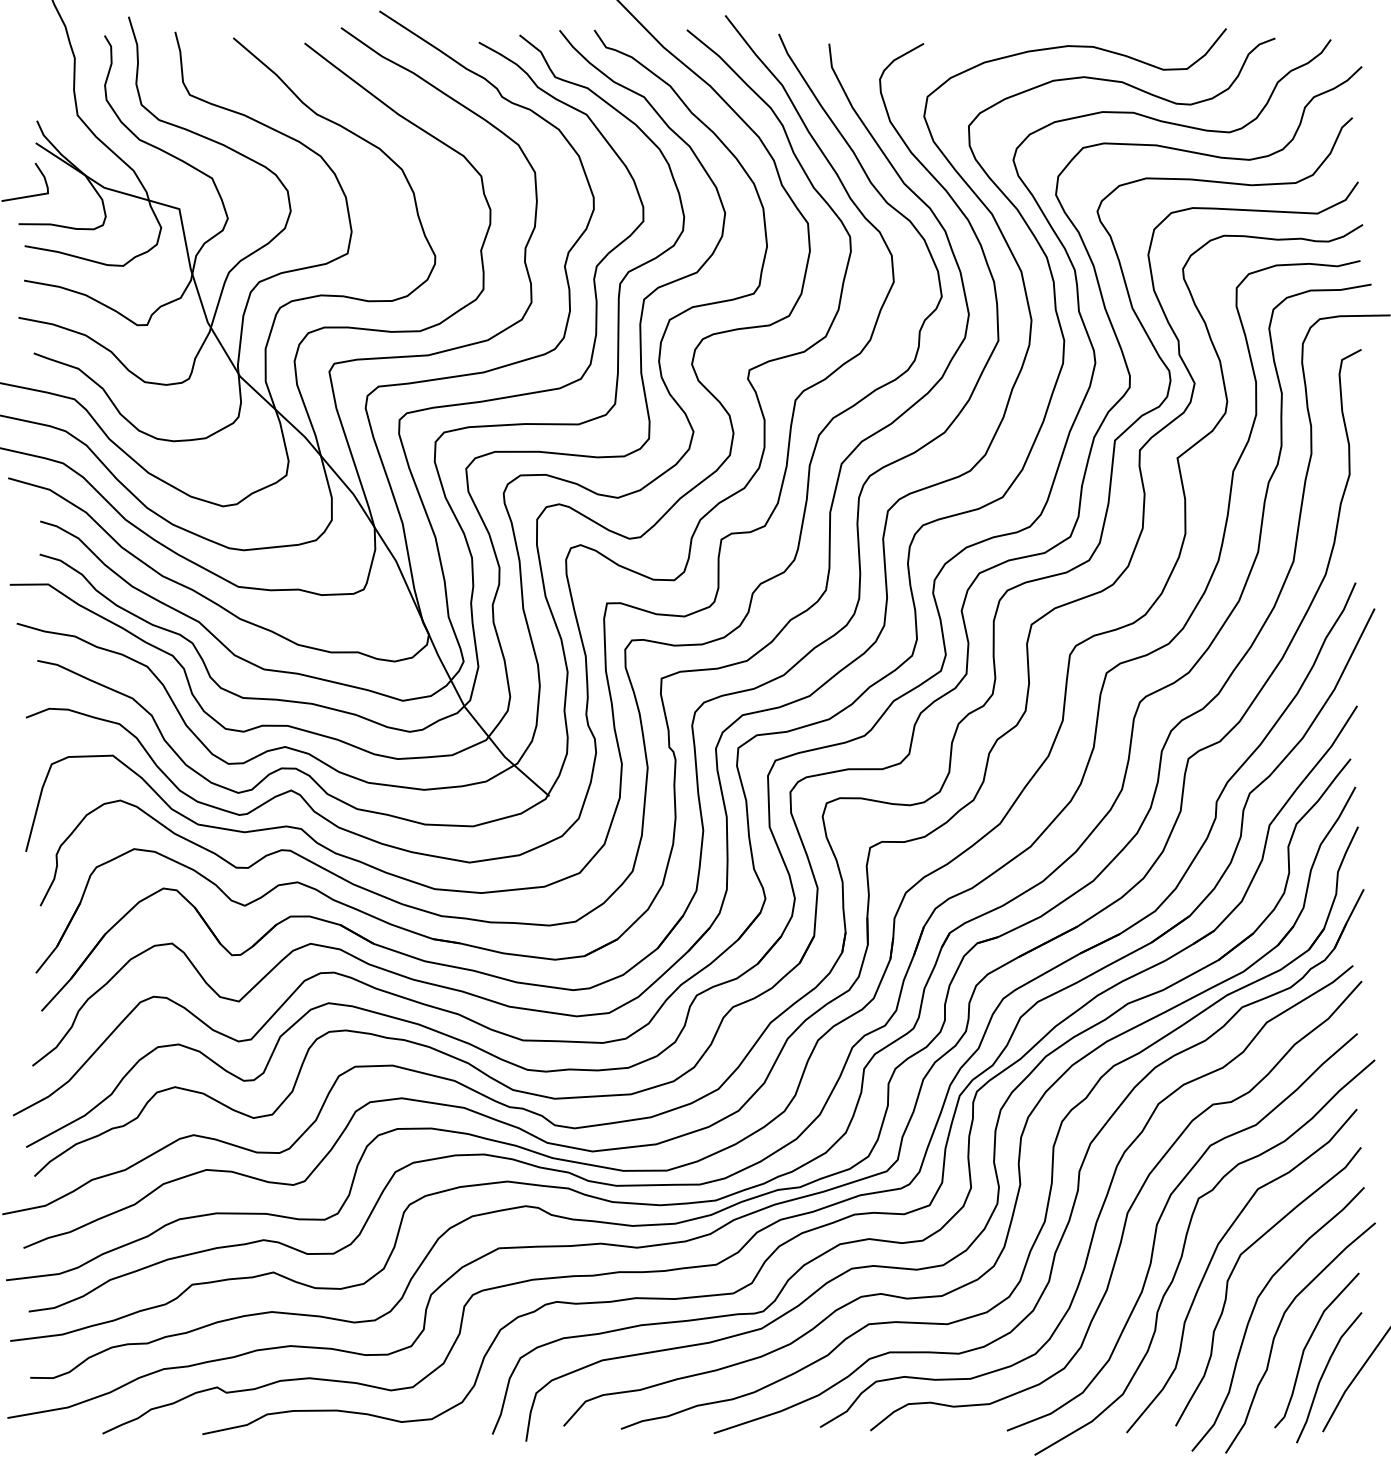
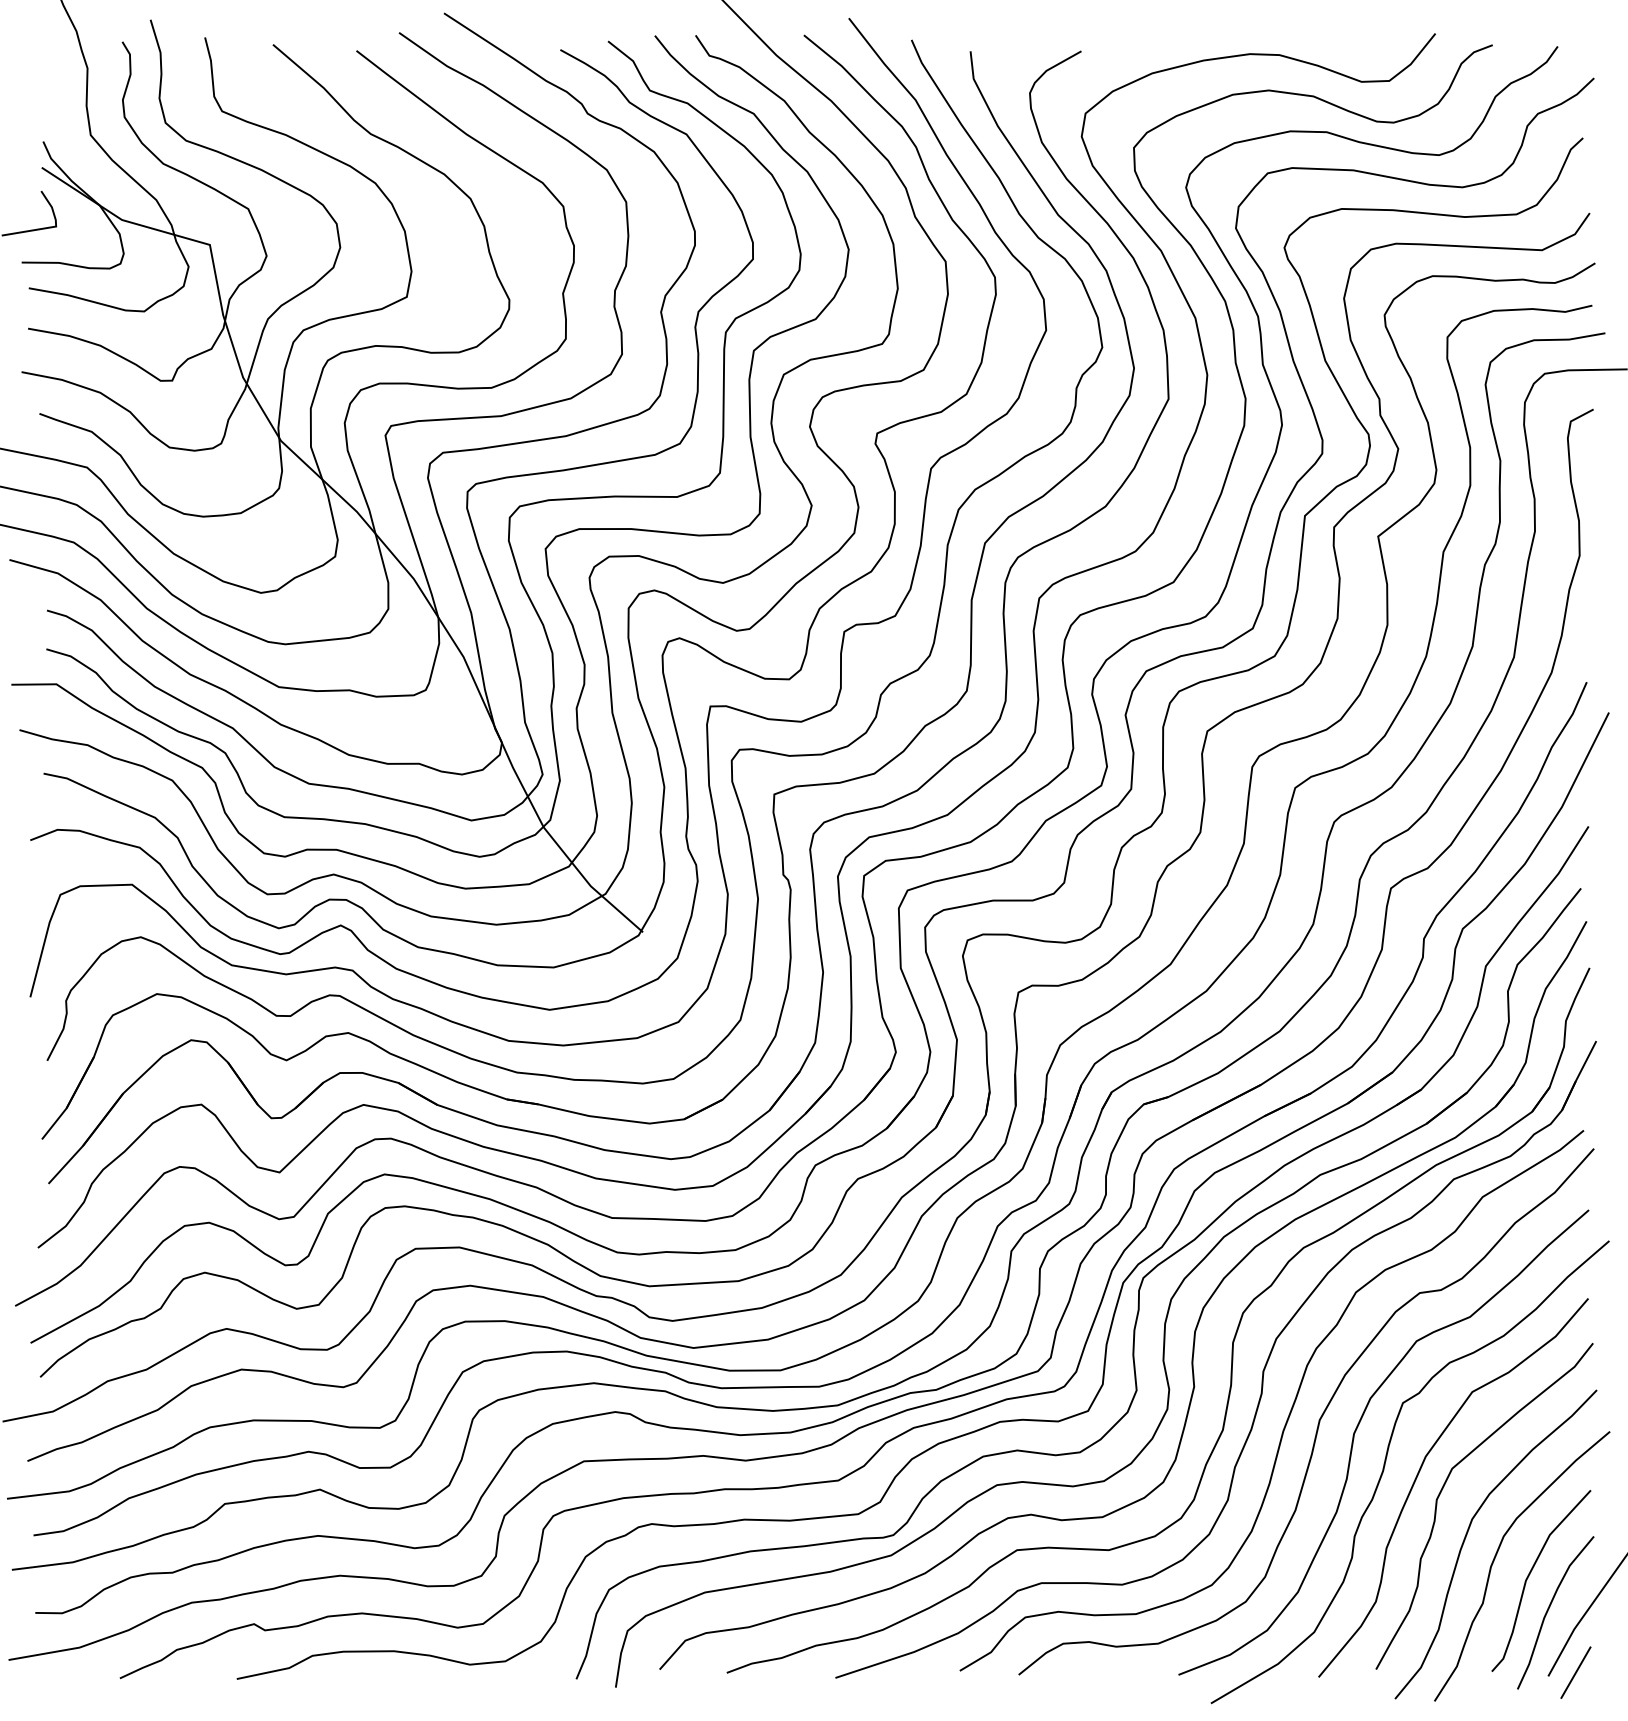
line: (1346, 1428) -> (1575, 1672), added

